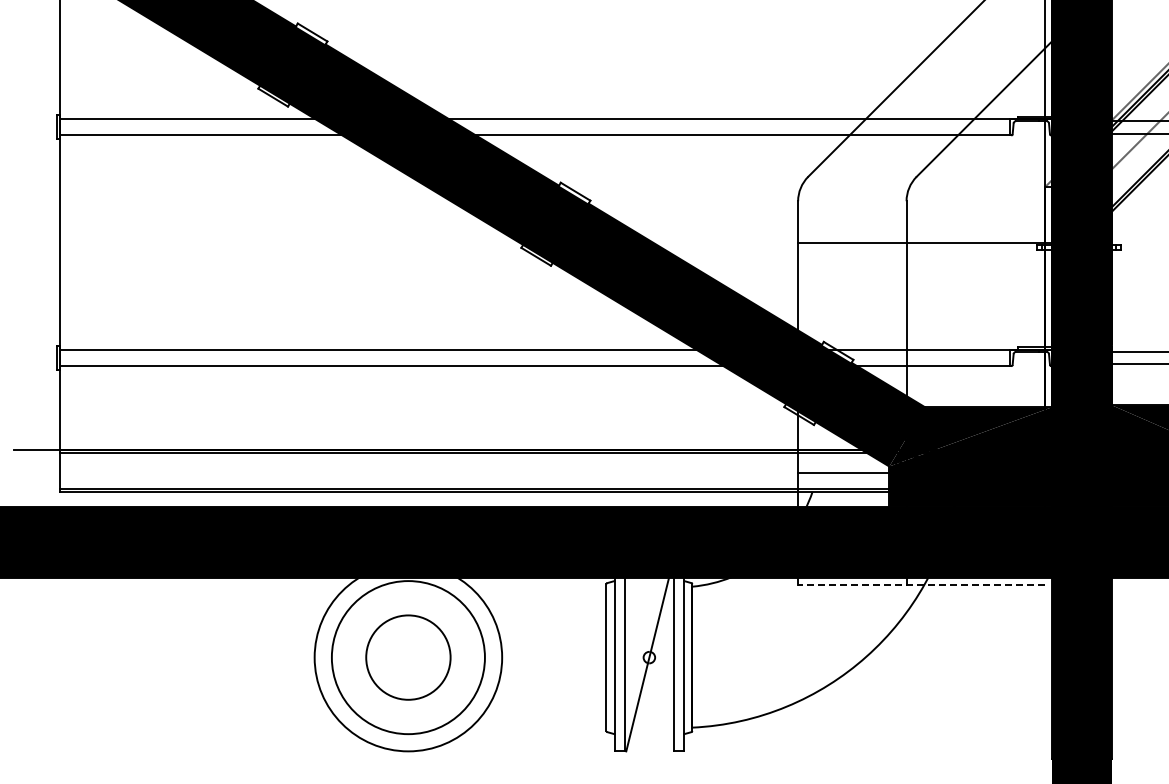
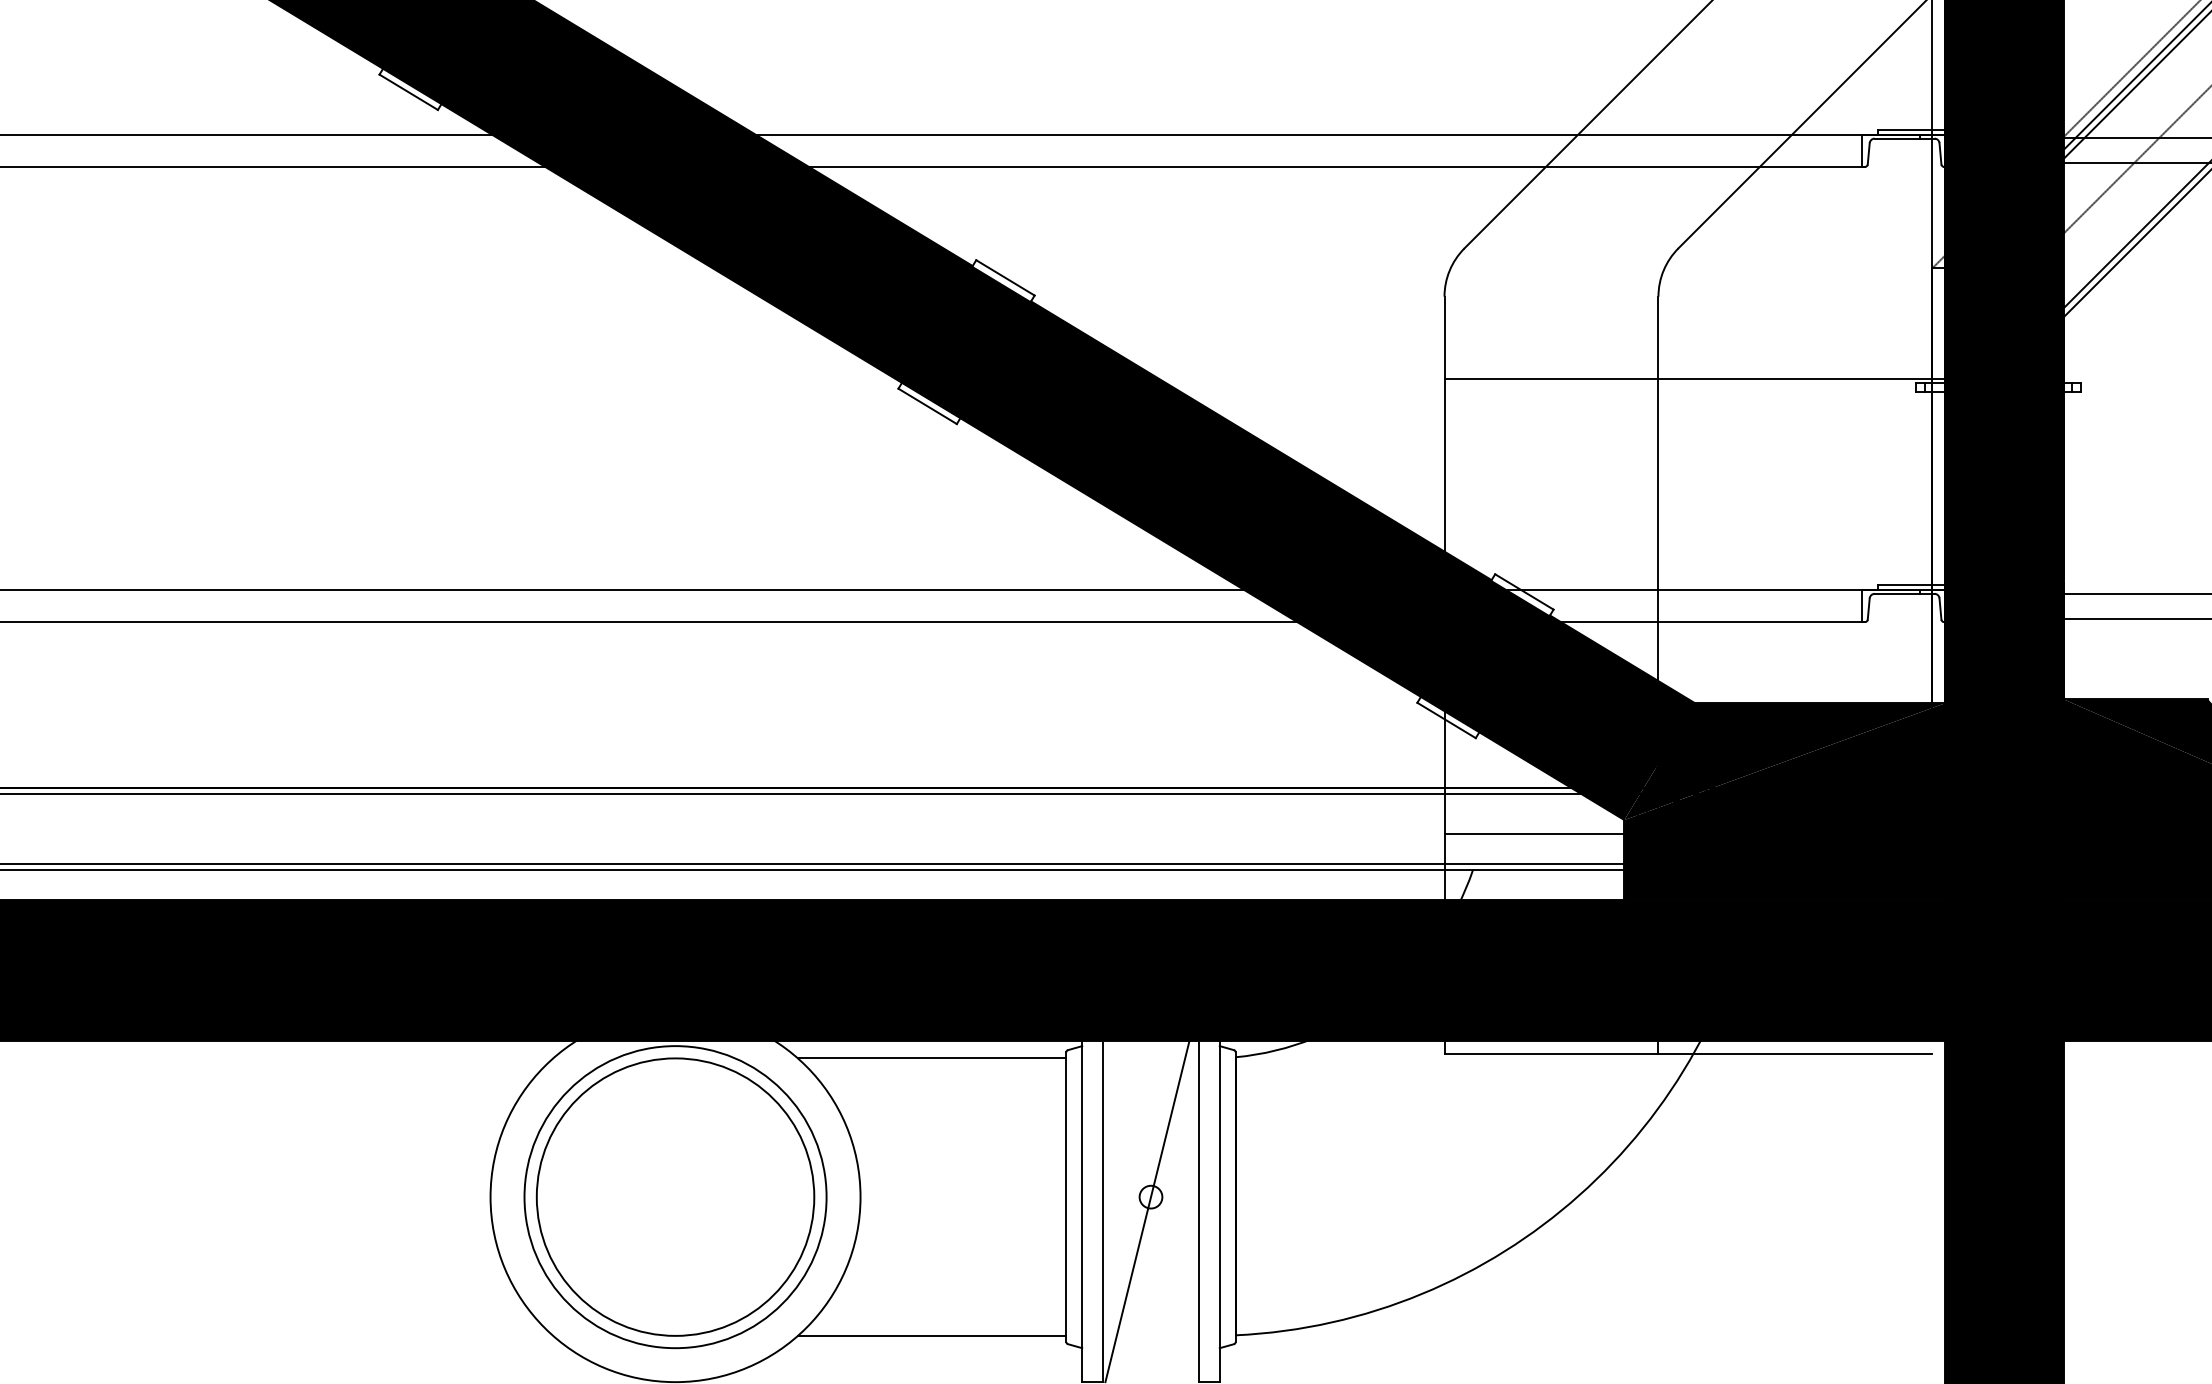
line: (921, 585) -> (1687, 1054), dashed -> solid
line: (538, 587) -> (932, 1058), added
circle: (408, 657) -> (675, 1196), size x1.67
line: (538, 727) -> (932, 1335), added

